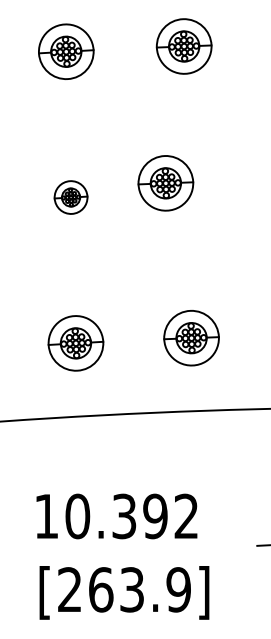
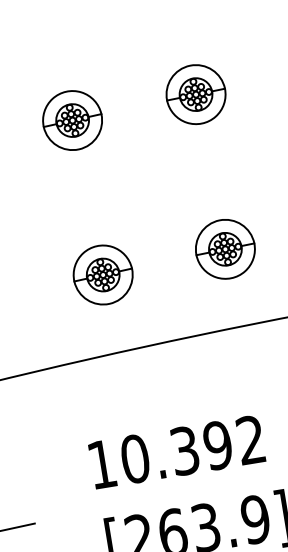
part: (165, 183) -> (195, 94), moved
part: (70, 197) -> (71, 120), size x1.67

